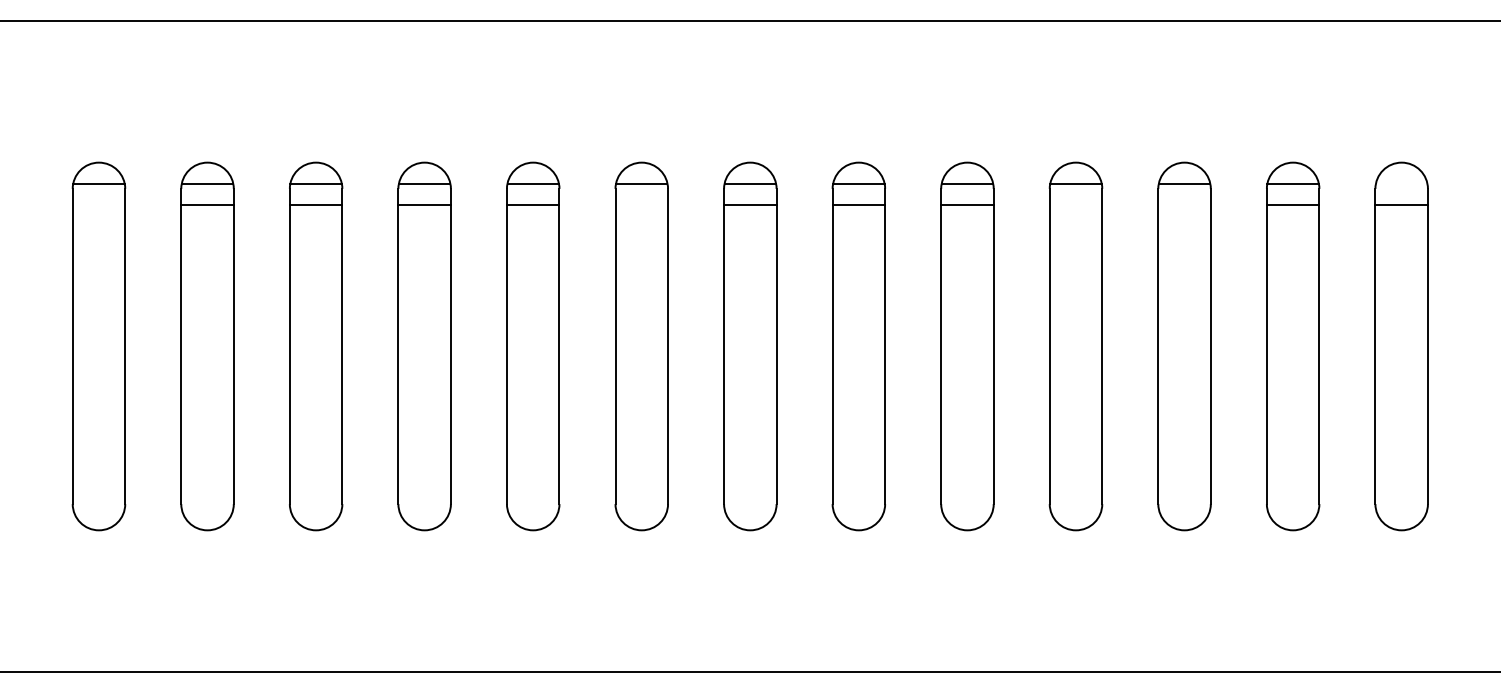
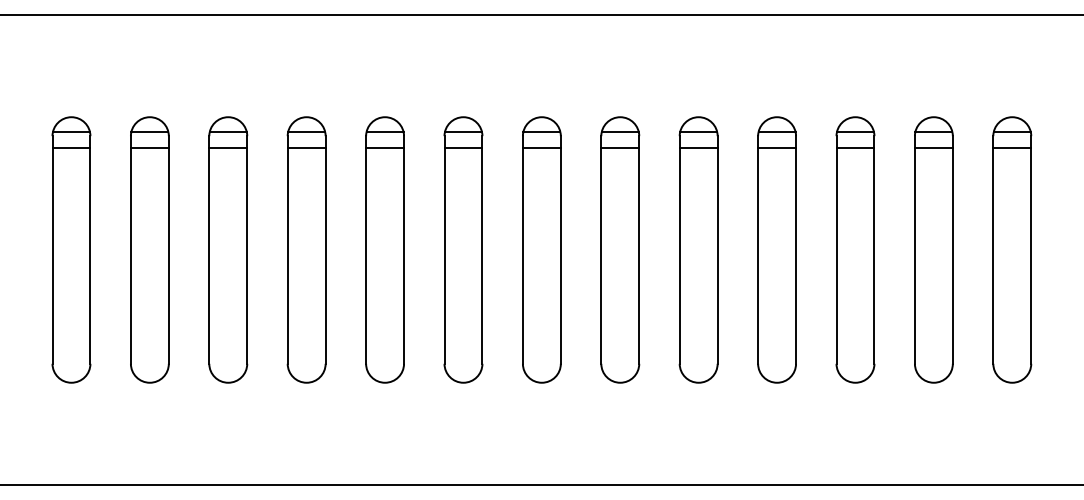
line: (1401, 183) -> (1012, 132), added
line: (98, 205) -> (71, 148), added
line: (641, 205) -> (463, 148), added
line: (1075, 205) -> (776, 148), added
line: (1184, 205) -> (855, 148), added

